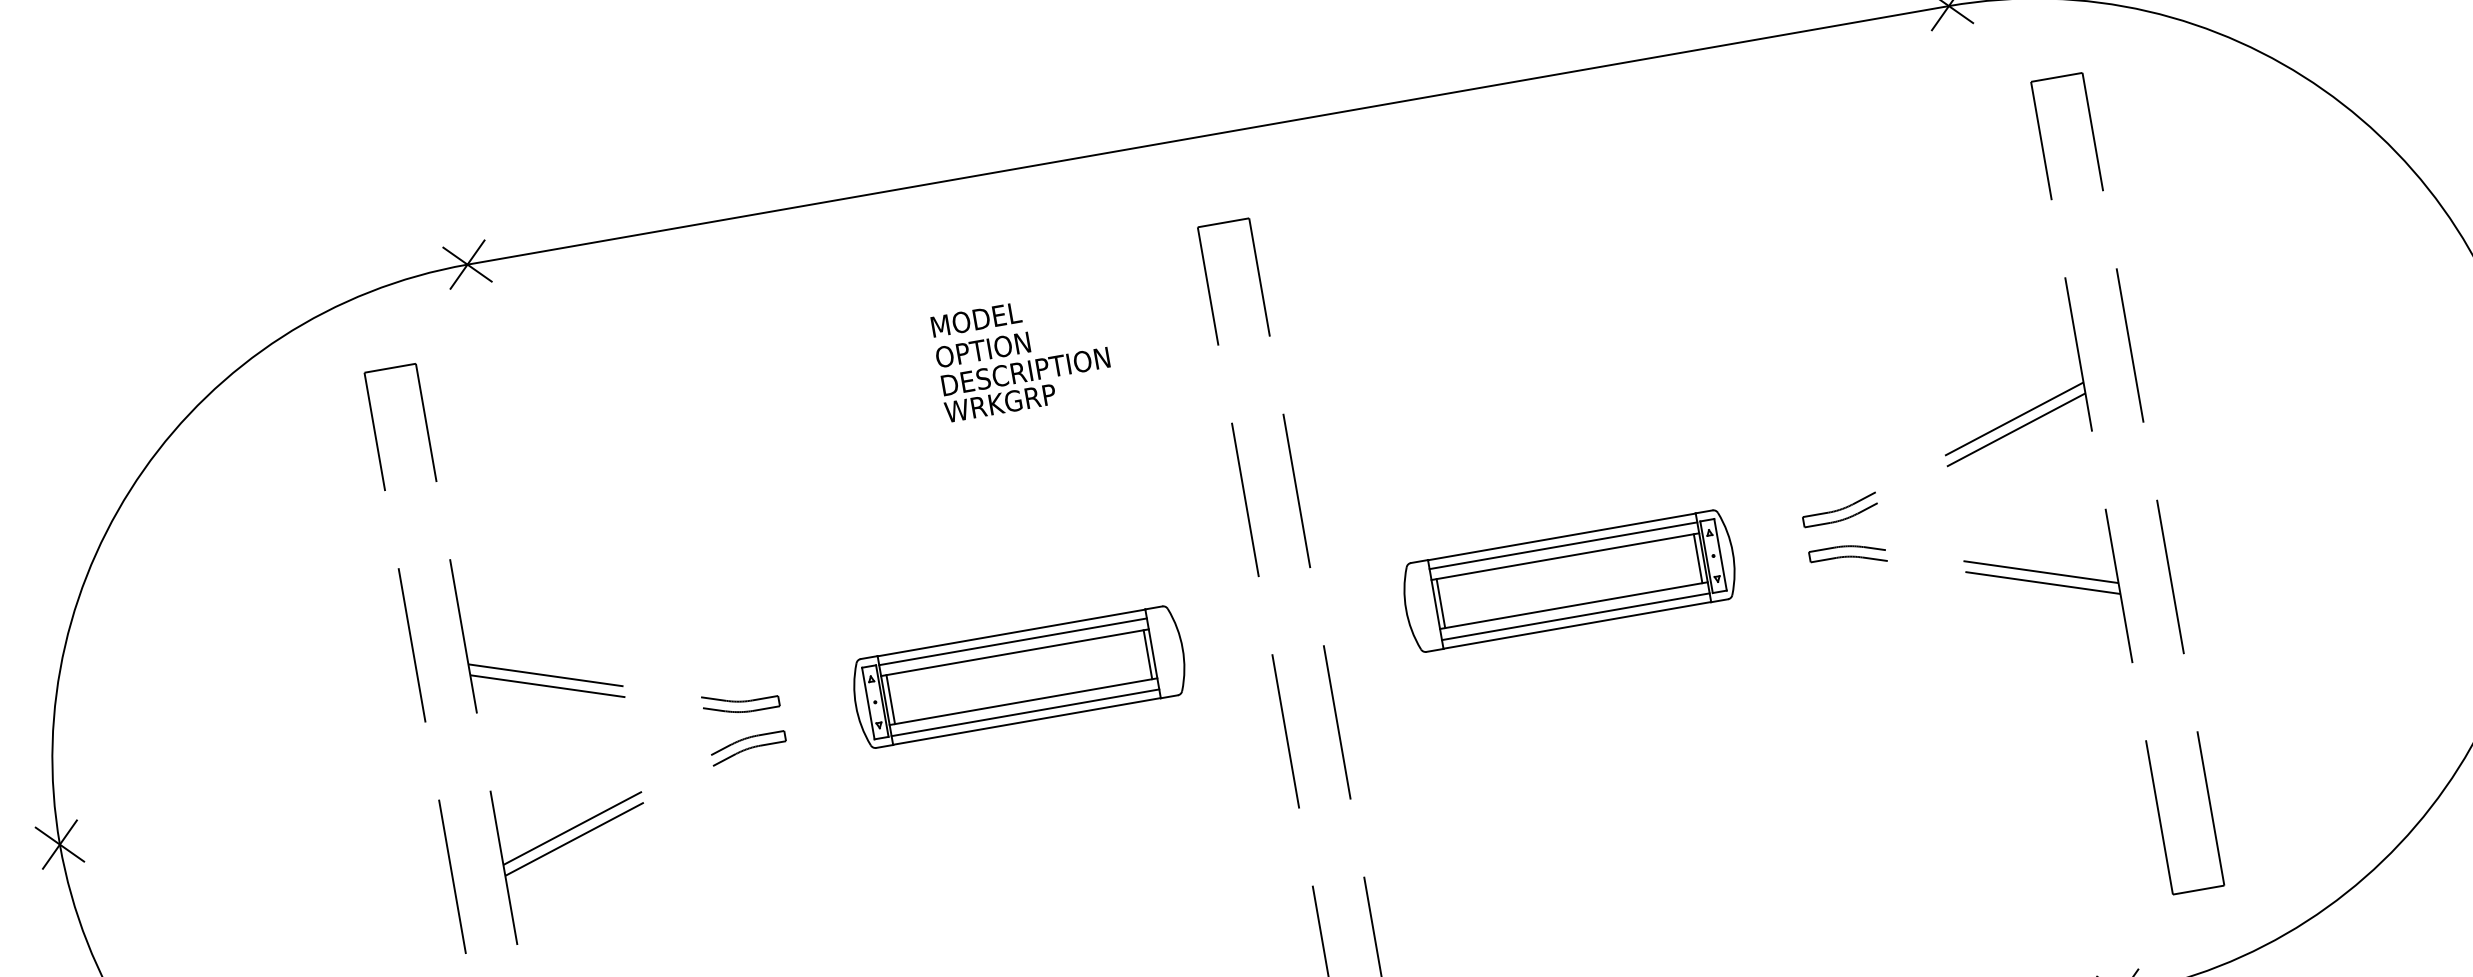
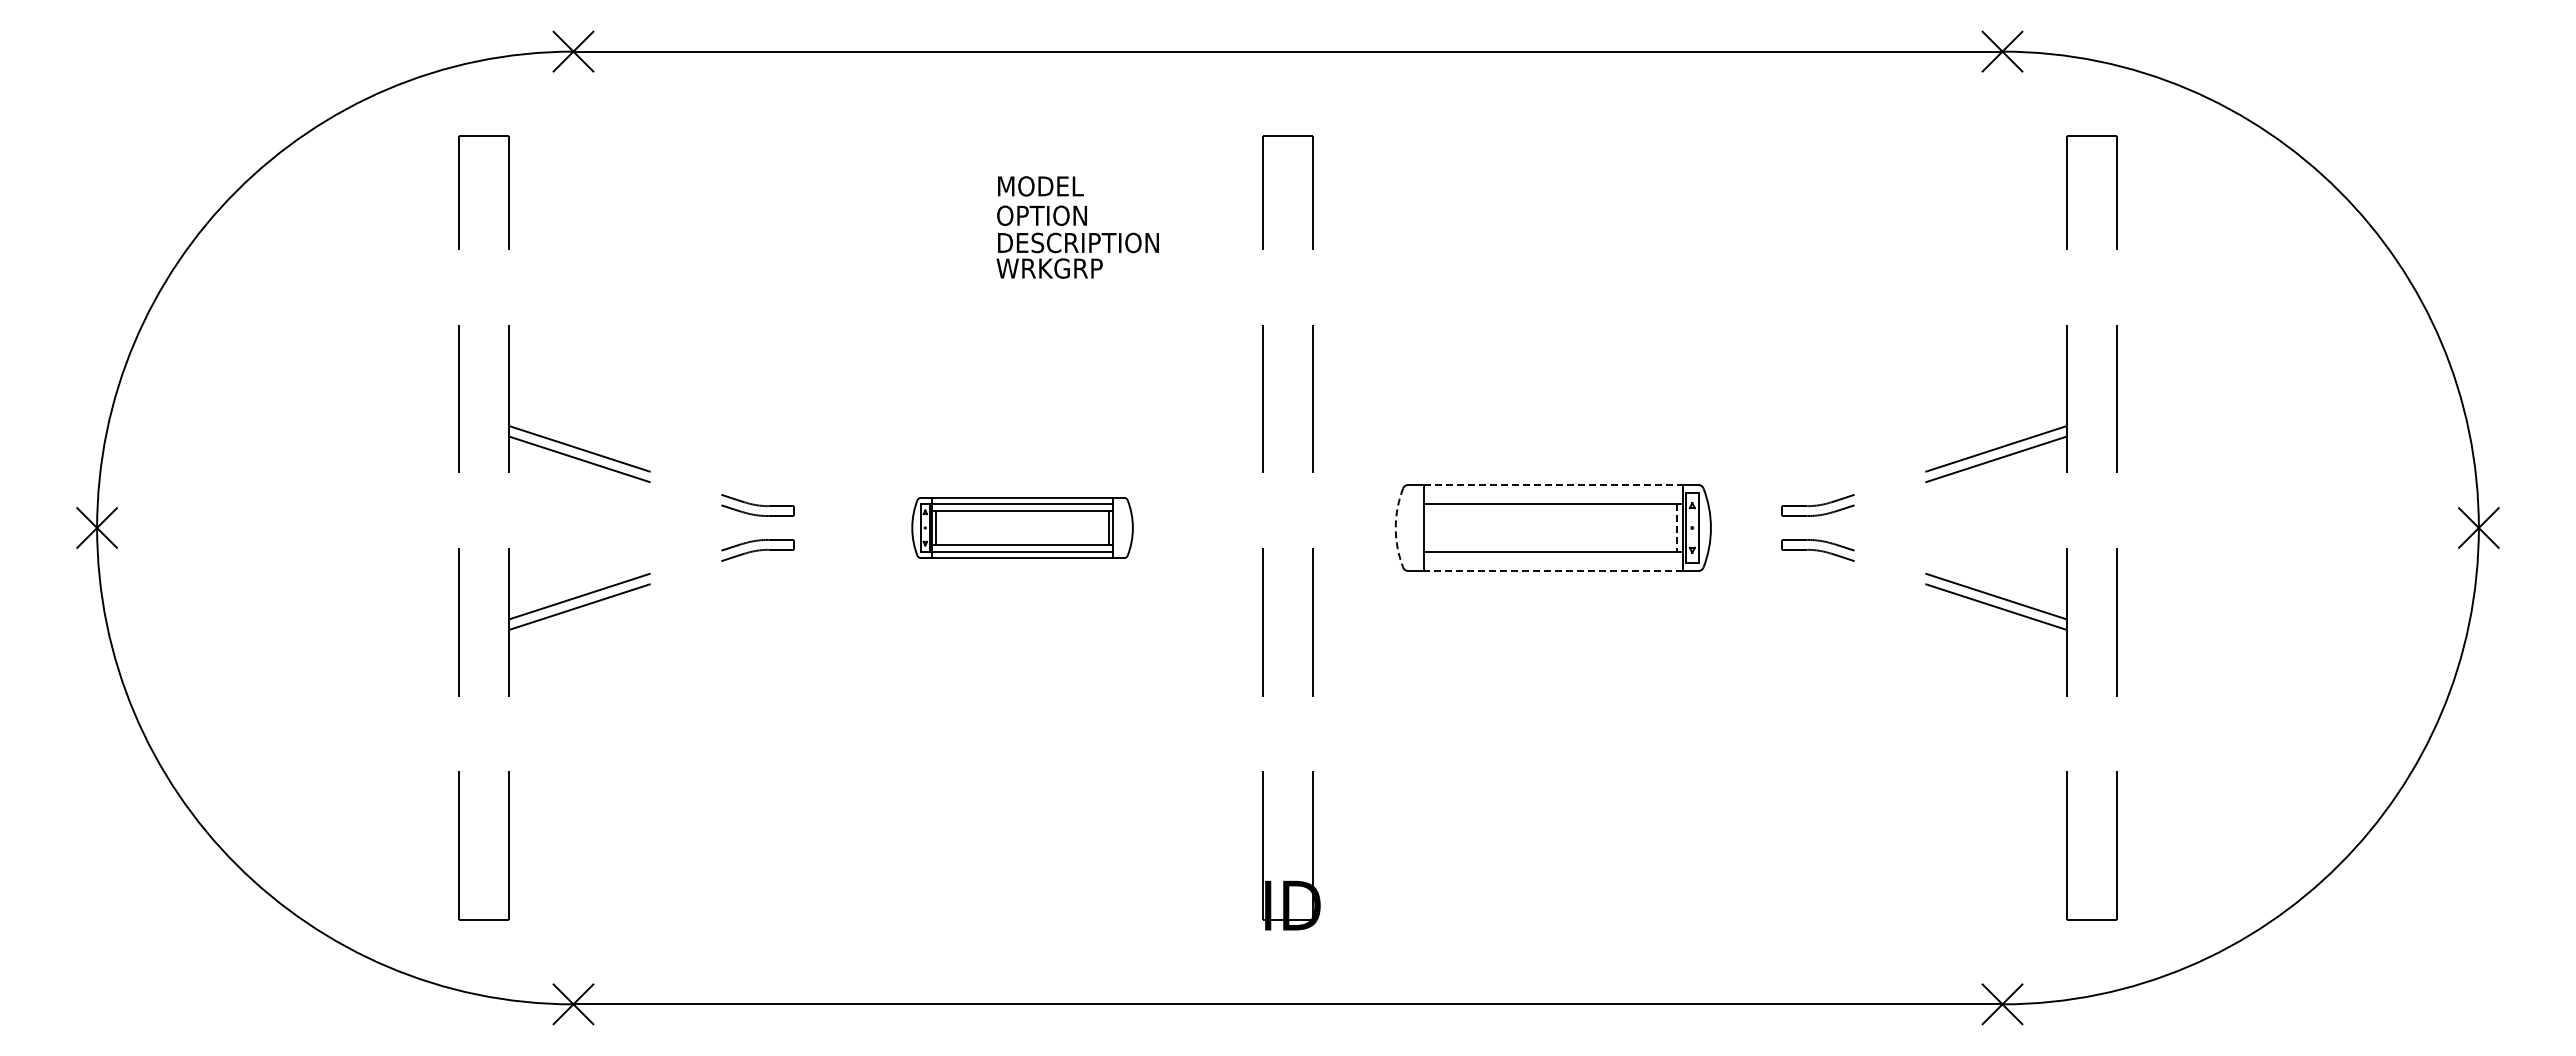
line: (1561, 537) -> (1553, 485), solid -> dashed
line: (1563, 545) -> (1553, 493), removed
line: (1698, 559) -> (1677, 528), solid -> dashed
line: (1441, 603) -> (1429, 527), removed
arc: (1405, 610) -> (1395, 528), solid -> dashed
line: (1575, 616) -> (1553, 562), removed
line: (1576, 625) -> (1552, 570), solid -> dashed
part: (1019, 676) -> (1022, 527), size x0.7

